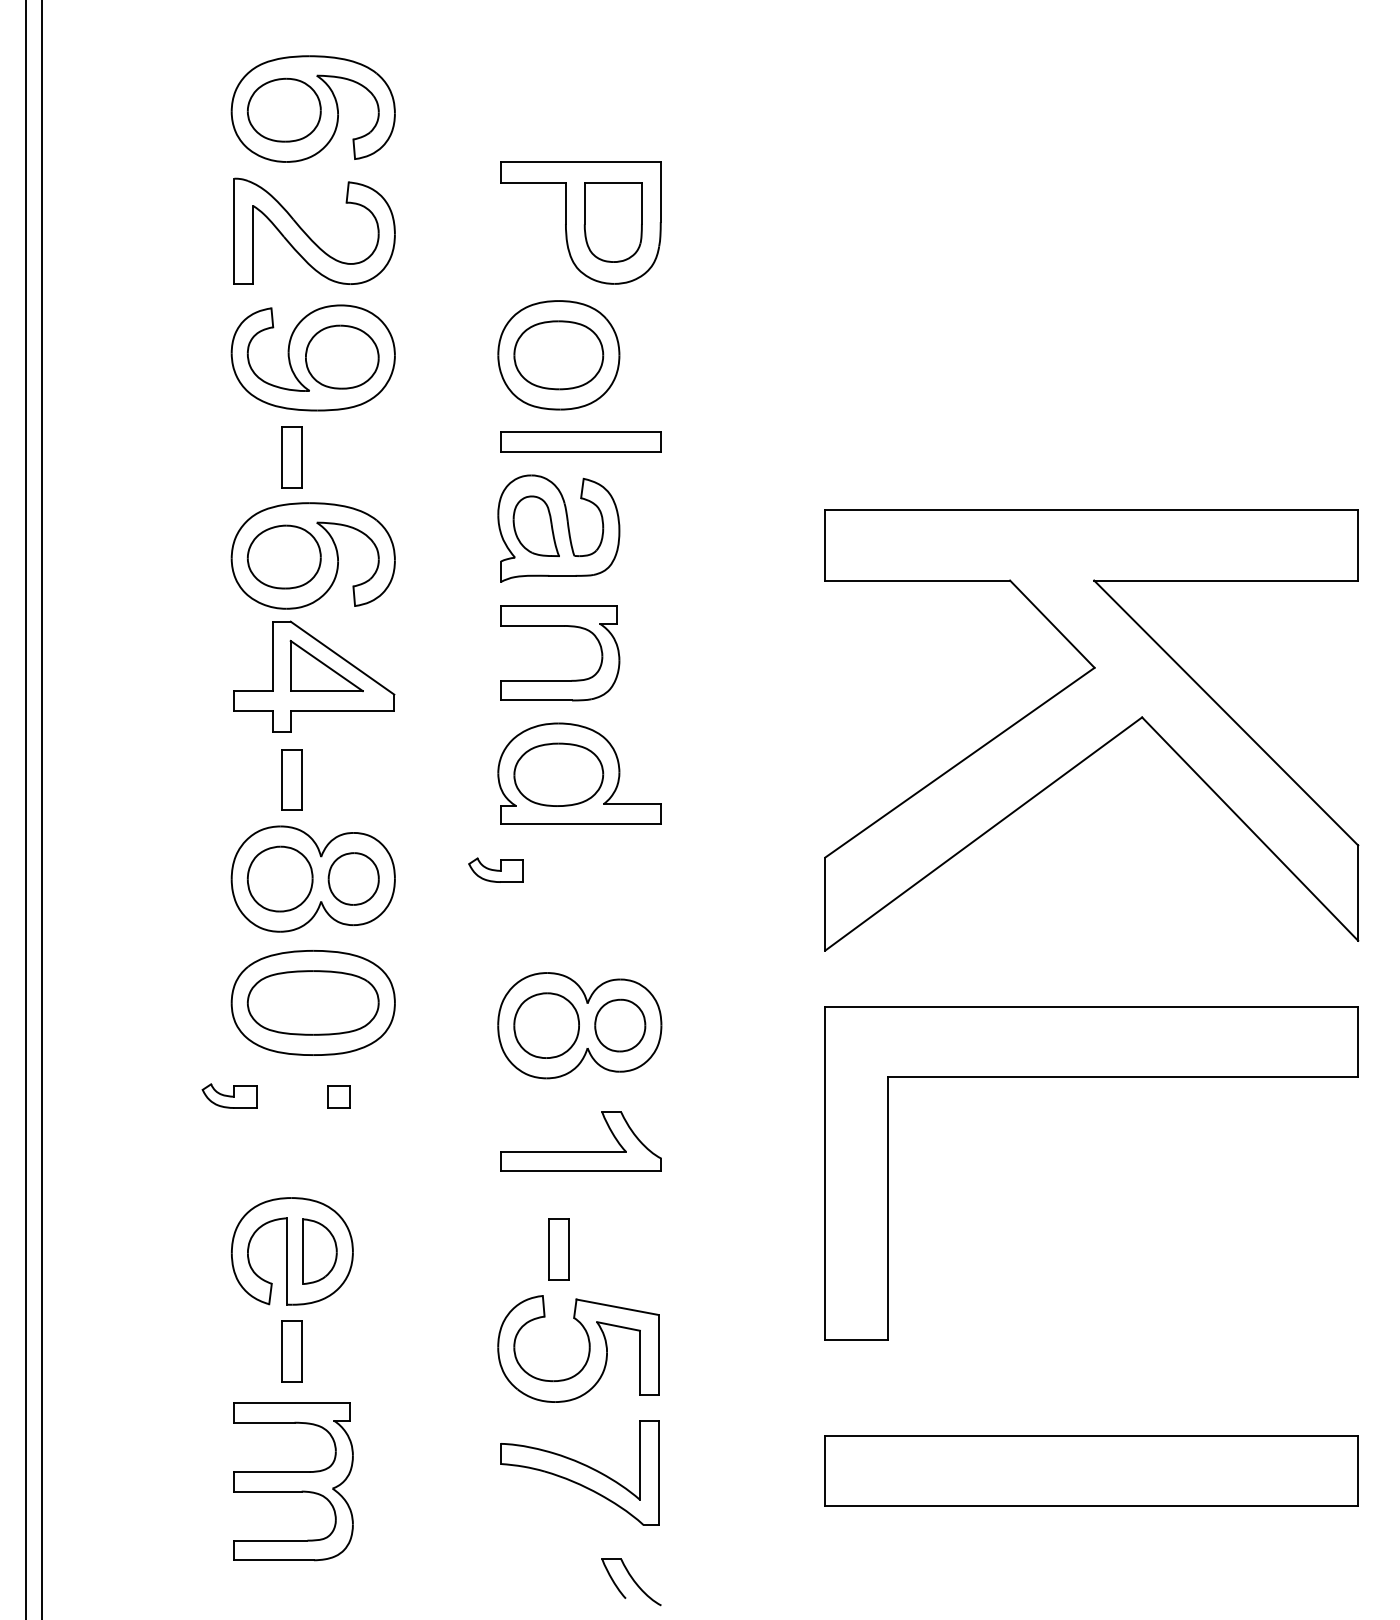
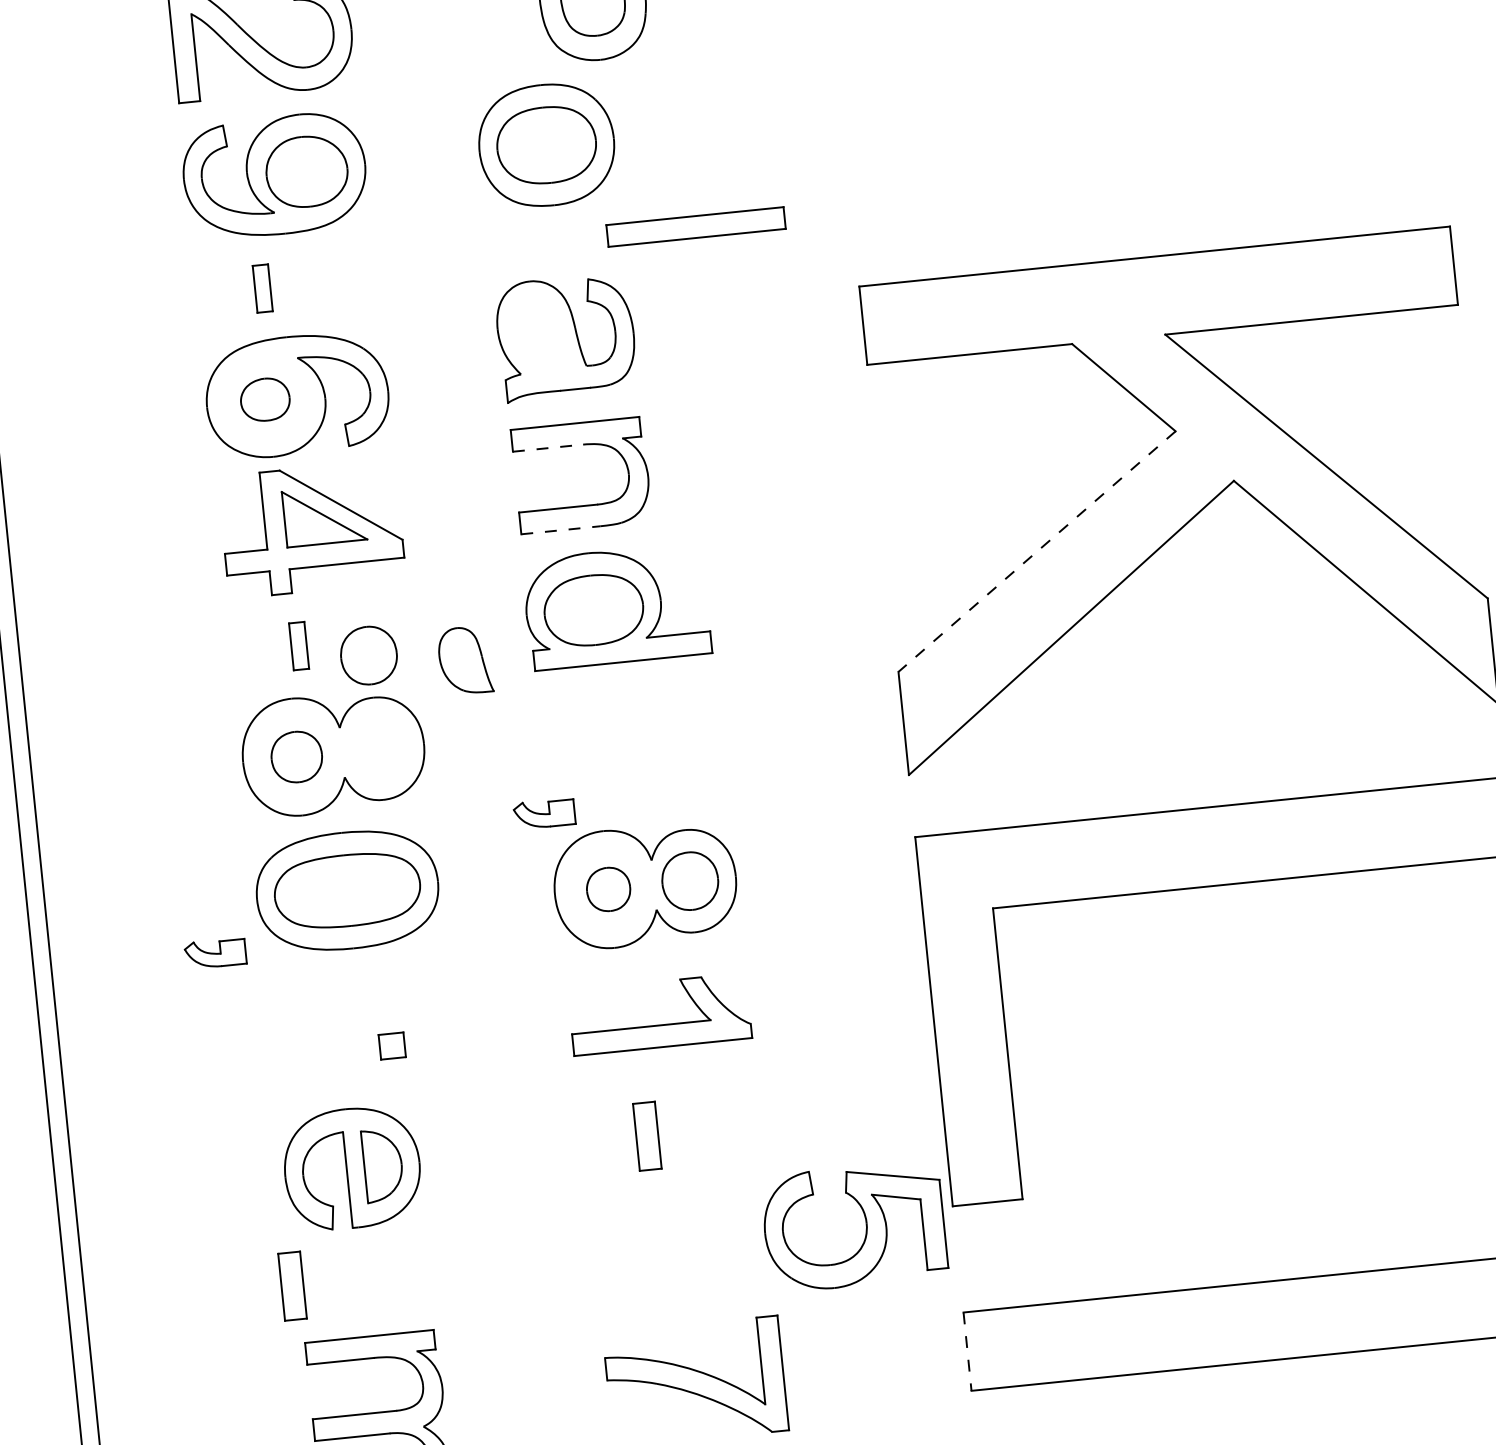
part: (580, 441) -> (695, 226), moved
part: (291, 457) -> (261, 288), size x0.7
part: (535, 525) -> (464, 659), moved
part: (284, 556) -> (265, 399), size x0.6
line: (532, 625) -> (547, 447), solid -> dashed
line: (536, 700) -> (560, 530), solid -> dashed
line: (959, 762) -> (1036, 551), solid -> dashed
part: (291, 779) -> (298, 645), size x0.7
part: (495, 869) -> (543, 813), moved
part: (279, 878) -> (296, 756), size x0.7
part: (353, 878) -> (368, 655), moved
part: (546, 1025) -> (608, 889), size x0.6
part: (229, 1095) -> (215, 952), moved
part: (338, 1096) -> (391, 1045), moved
part: (588, 1348) -> (865, 1224), moved
part: (291, 1351) -> (291, 1286), moved
line: (825, 1471) -> (967, 1352), solid -> dashed

